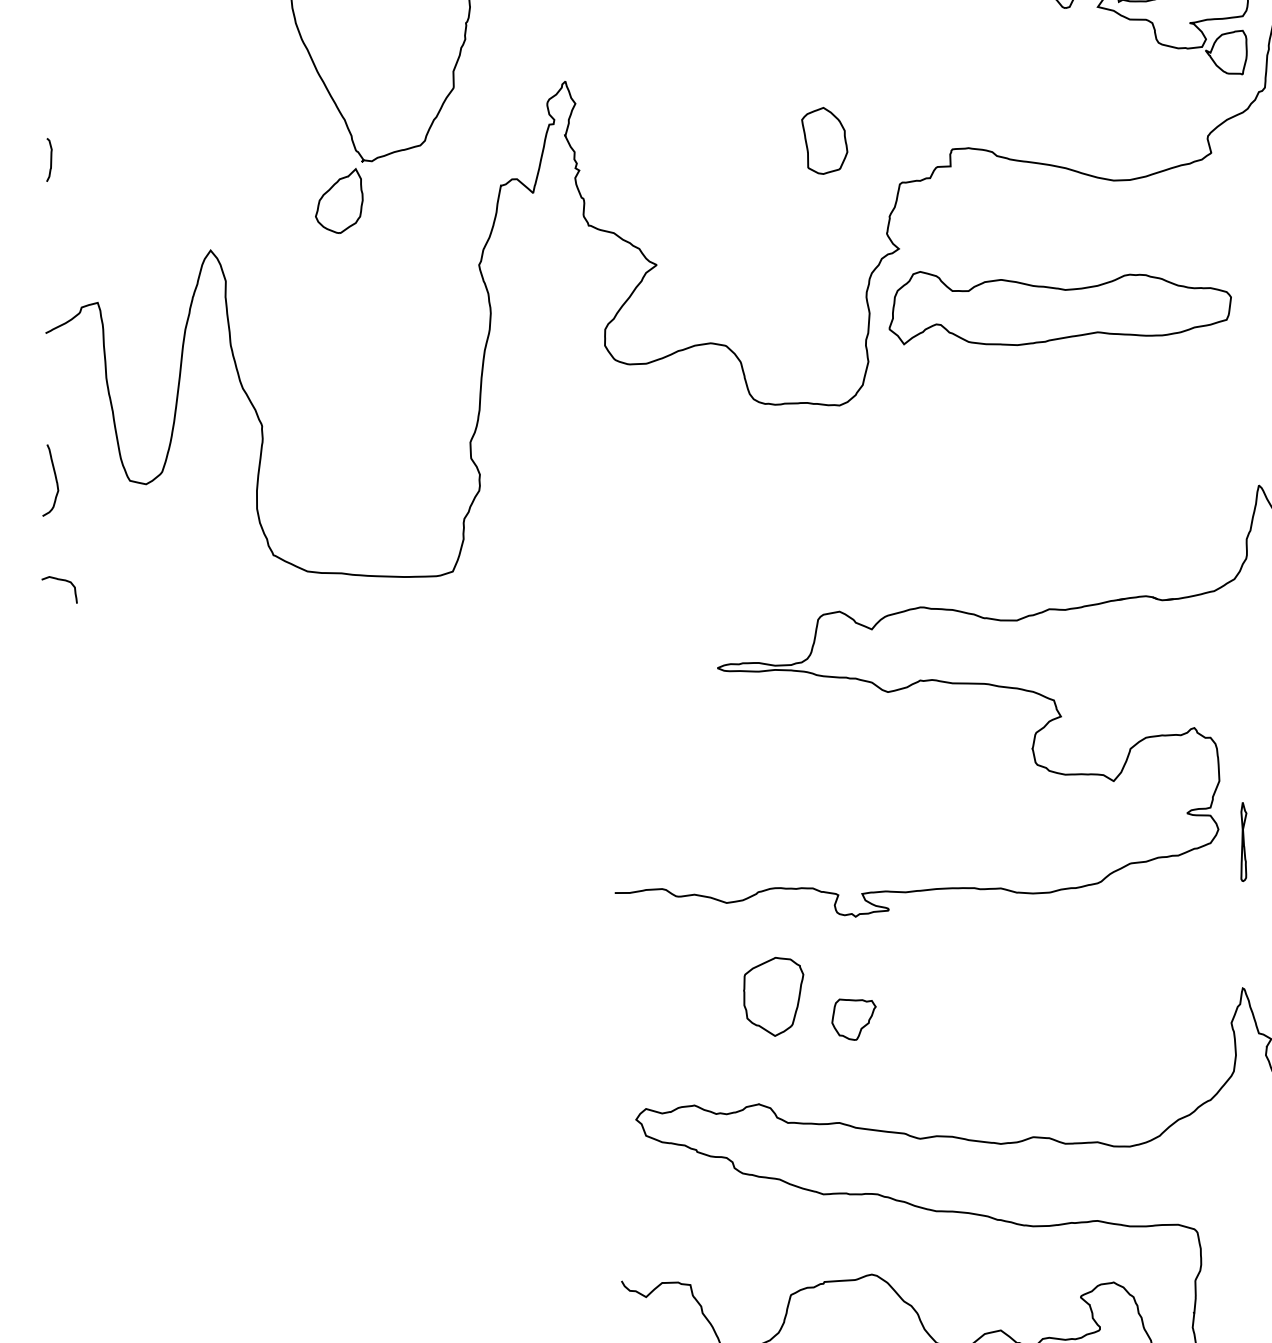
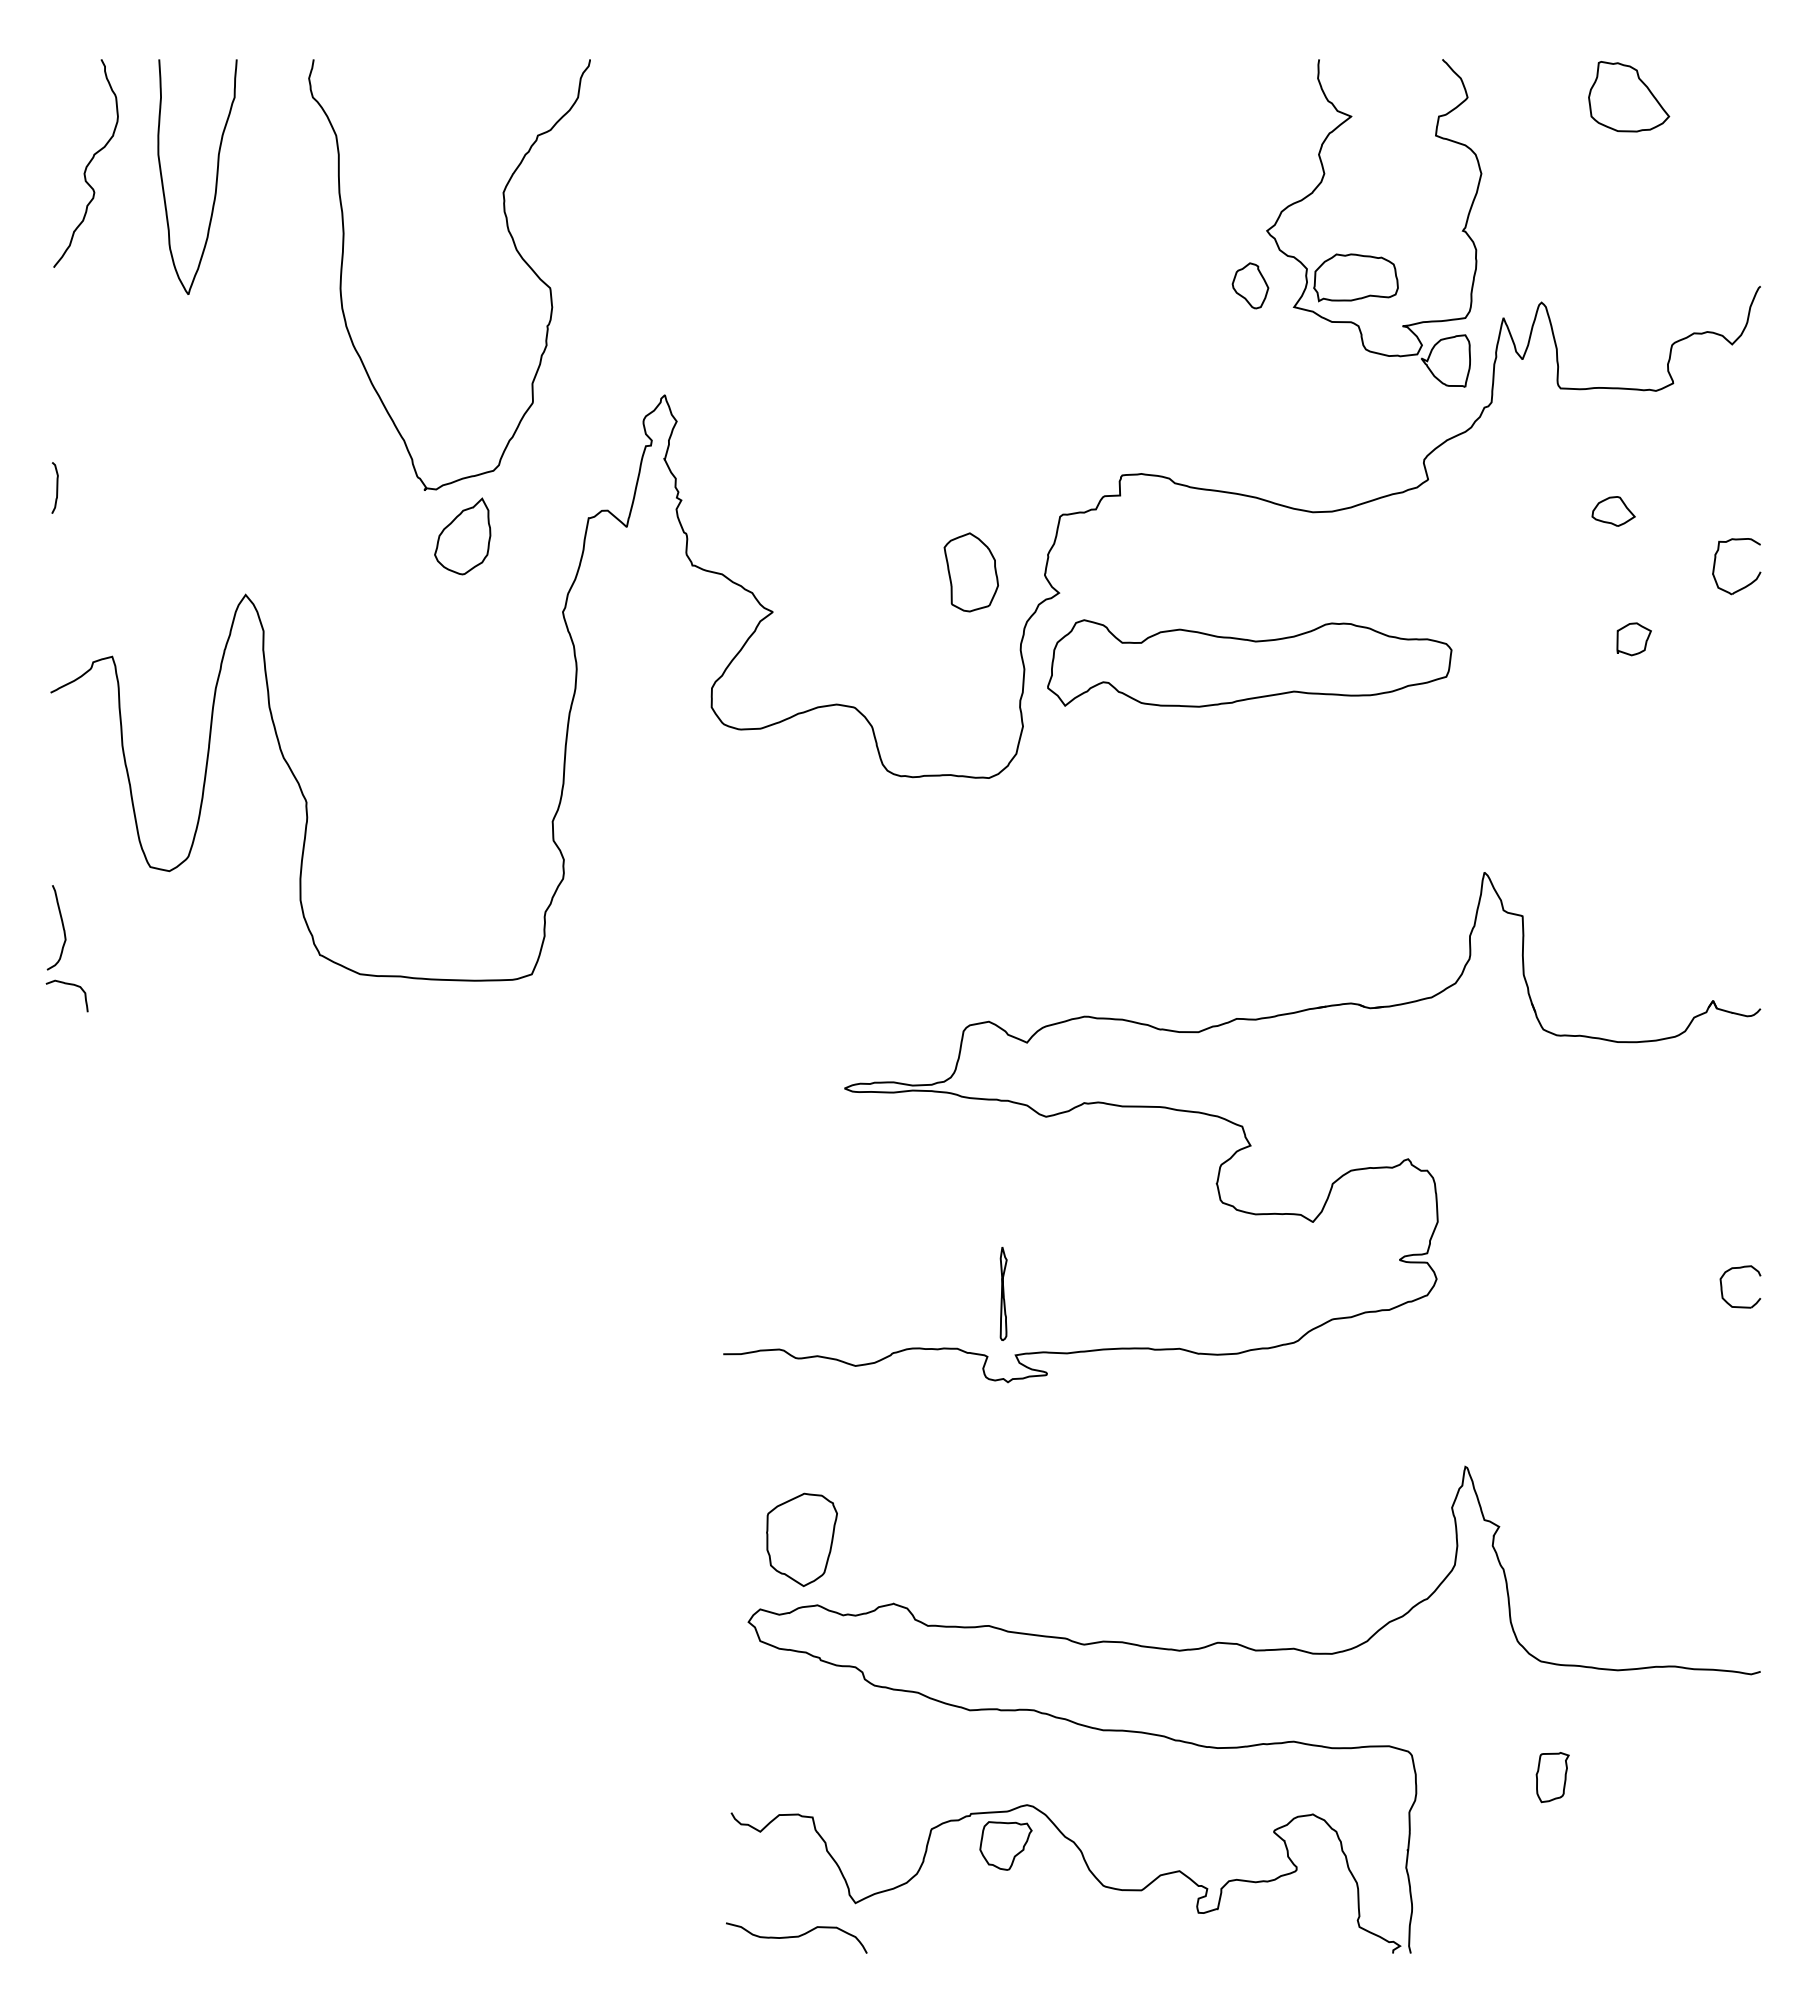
part: (824, 141) -> (970, 572), moved
part: (339, 201) -> (462, 536), moved
curve: (55, 480) -> (62, 927), moved
part: (1243, 841) -> (1003, 1293), moved
part: (773, 996) -> (801, 1539), moved
part: (853, 1019) -> (1005, 1845), moved

